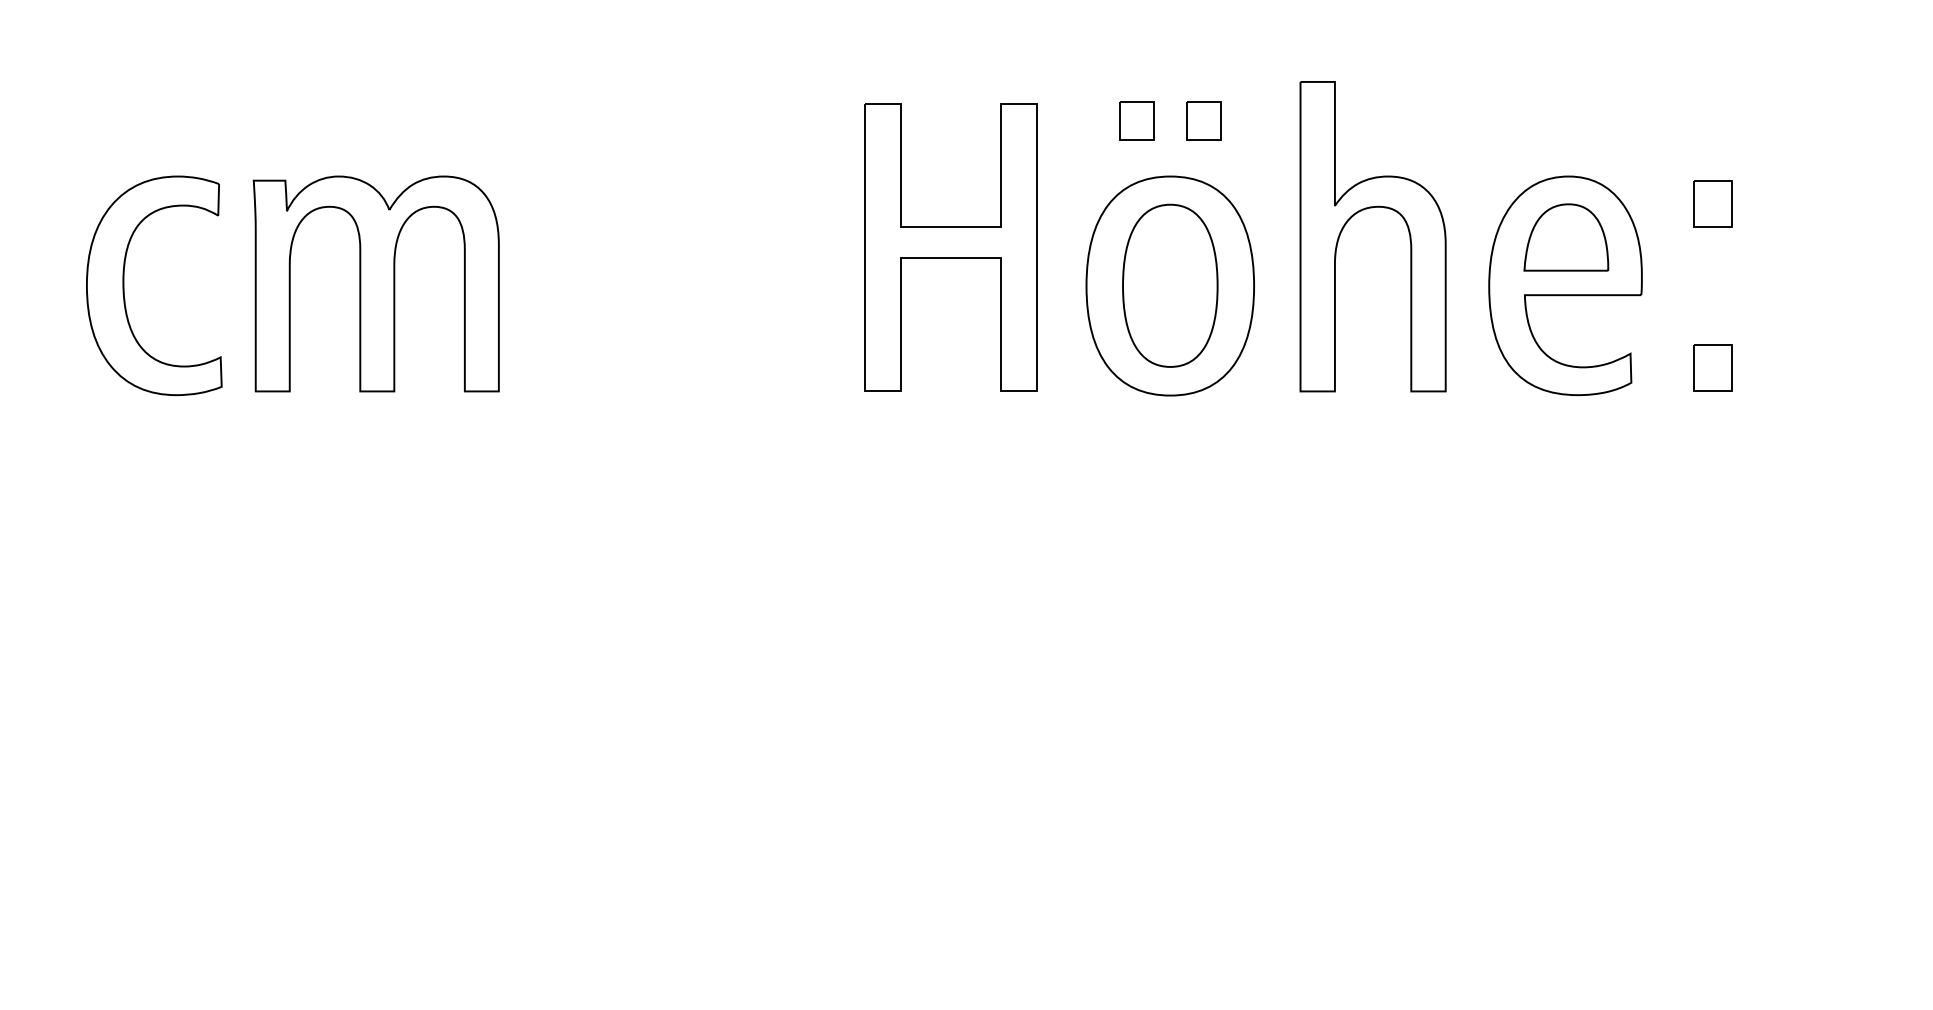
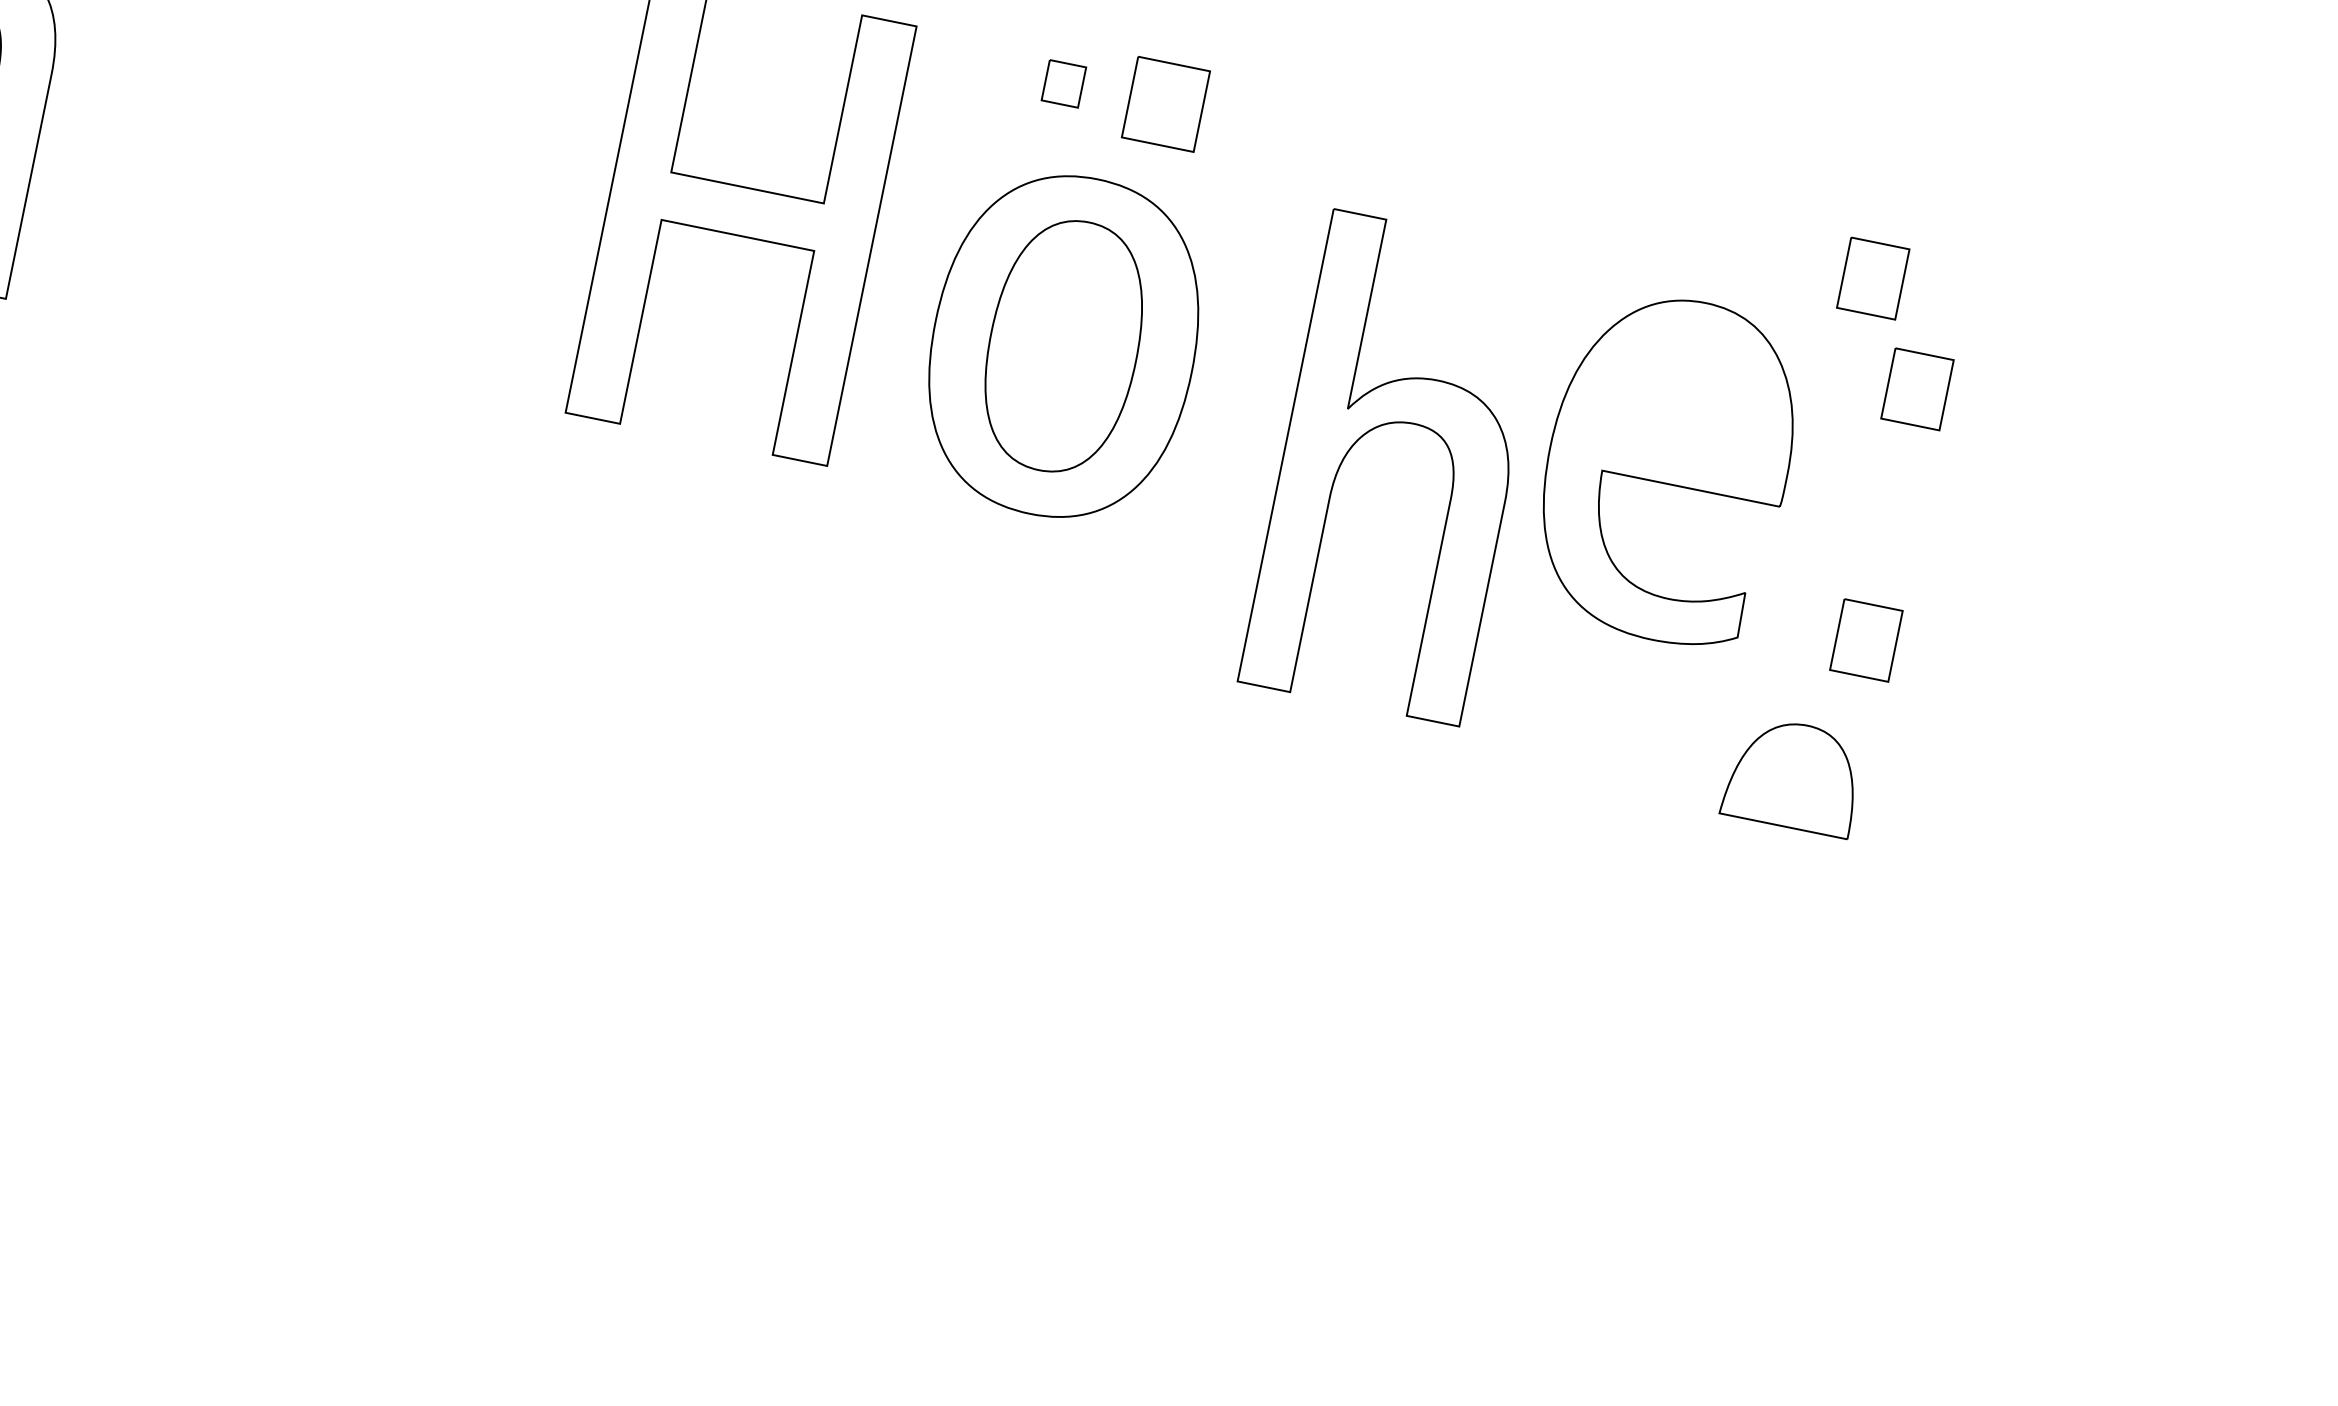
part: (1136, 120) -> (1063, 83), size x0.7
part: (1203, 120) -> (1165, 104), size x1.4
part: (1670, 139) -> (1872, 278), added
part: (1356, 214) -> (1378, 428), moved
part: (1566, 237) -> (1793, 775), moved

